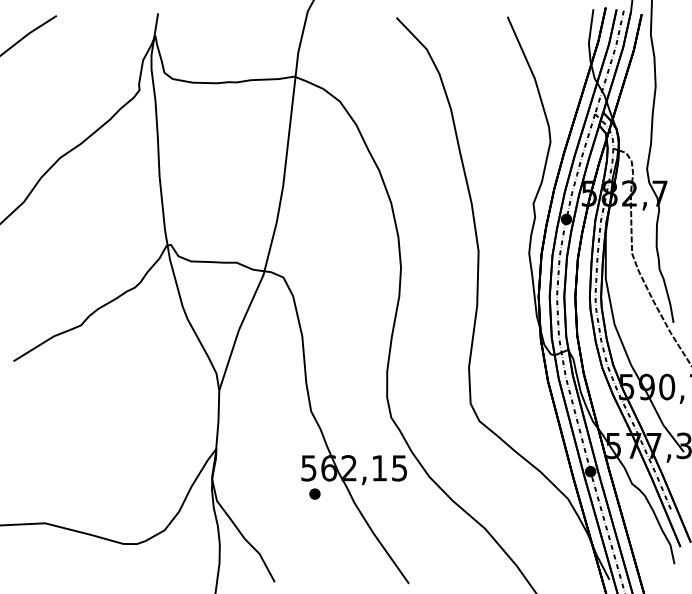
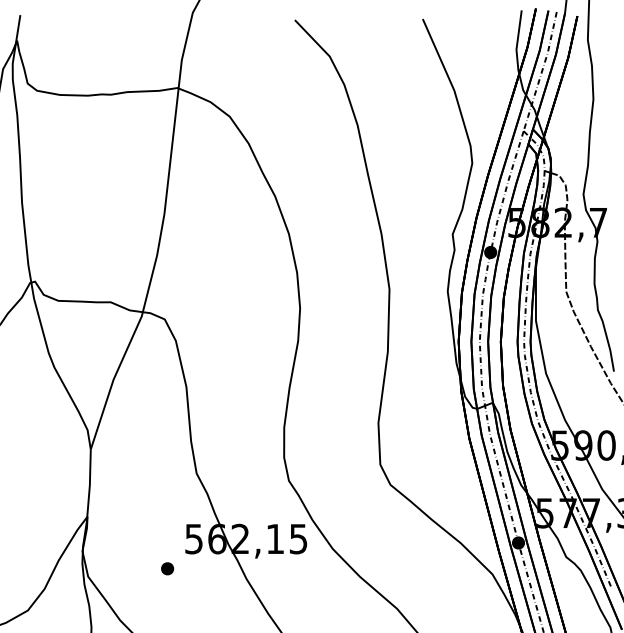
part: (314, 493) -> (167, 568), moved

